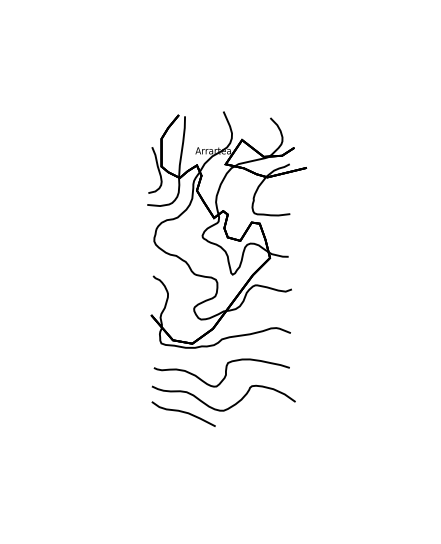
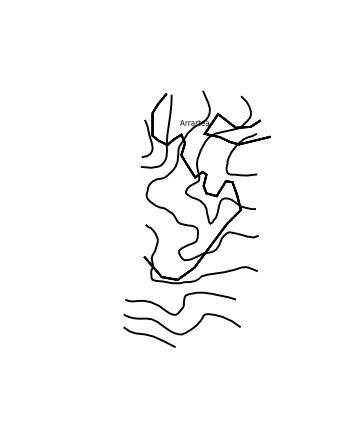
part: (226, 230) -> (205, 187), moved

